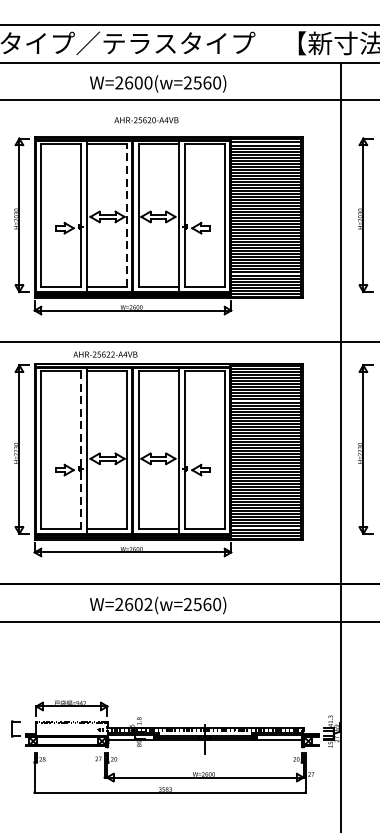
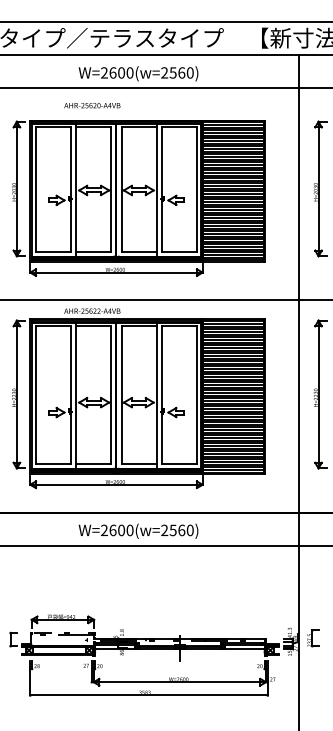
text: (146, 120) -> (92, 105), moved
line: (127, 214) -> (111, 188), dashed -> solid
line: (81, 450) -> (71, 395), dashed -> solid
text: (147, 604) -> (129, 530), W=2602(w=2560) -> W=2600(w=2560)
part: (357, 727) -> (313, 638), added

